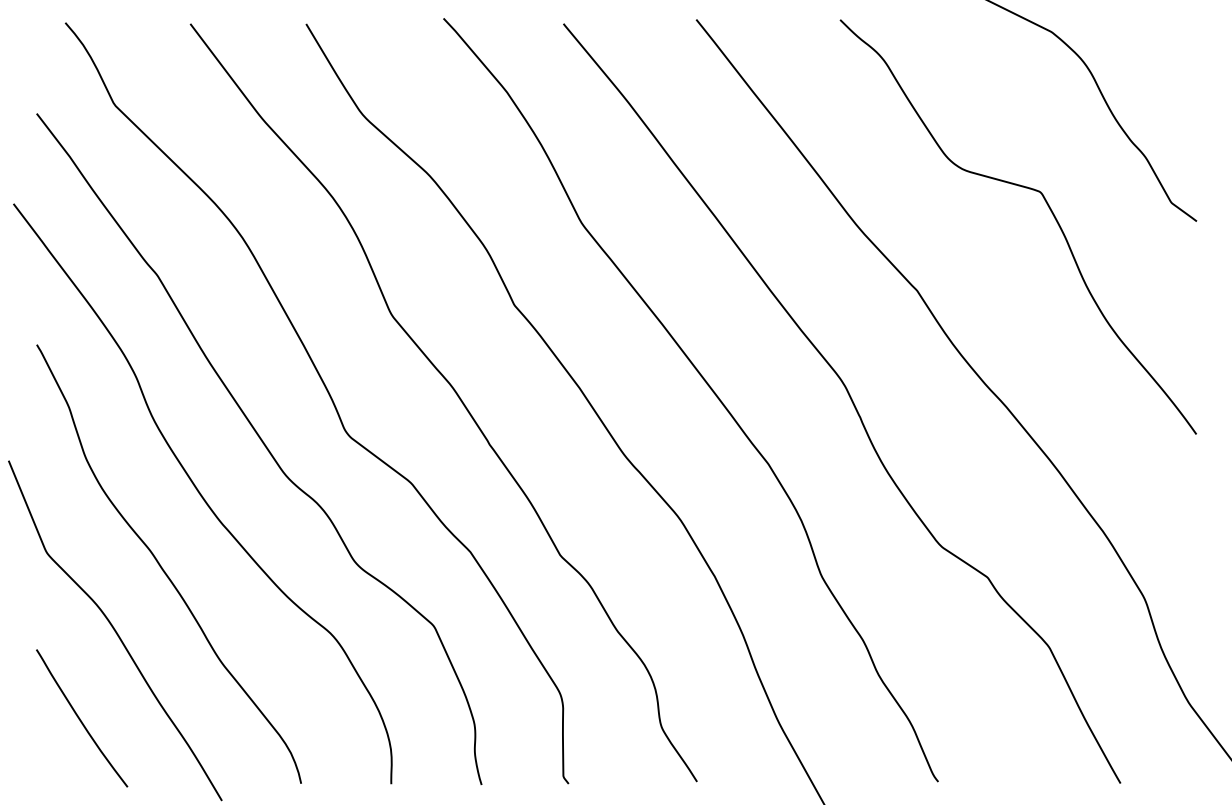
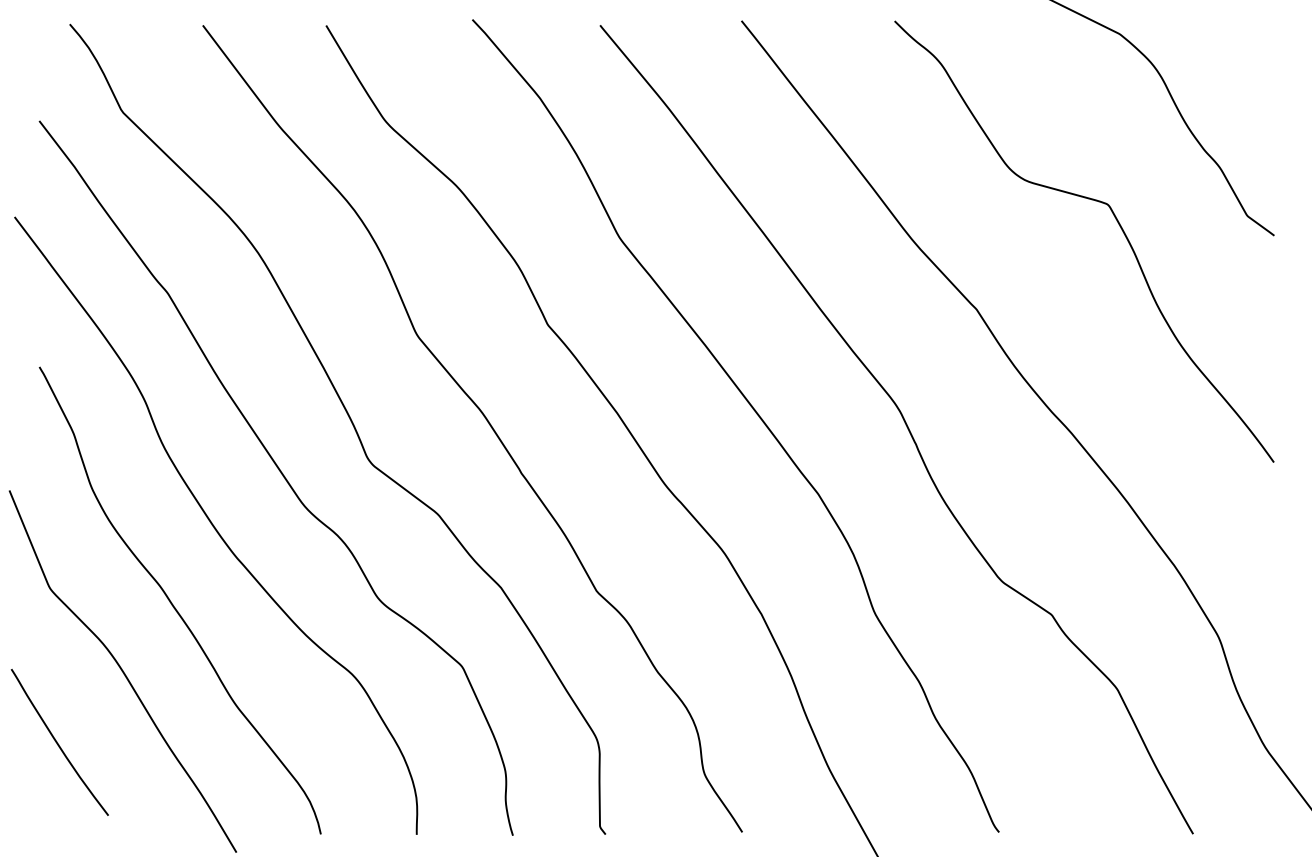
curve: (80, 718) -> (58, 742), moved

